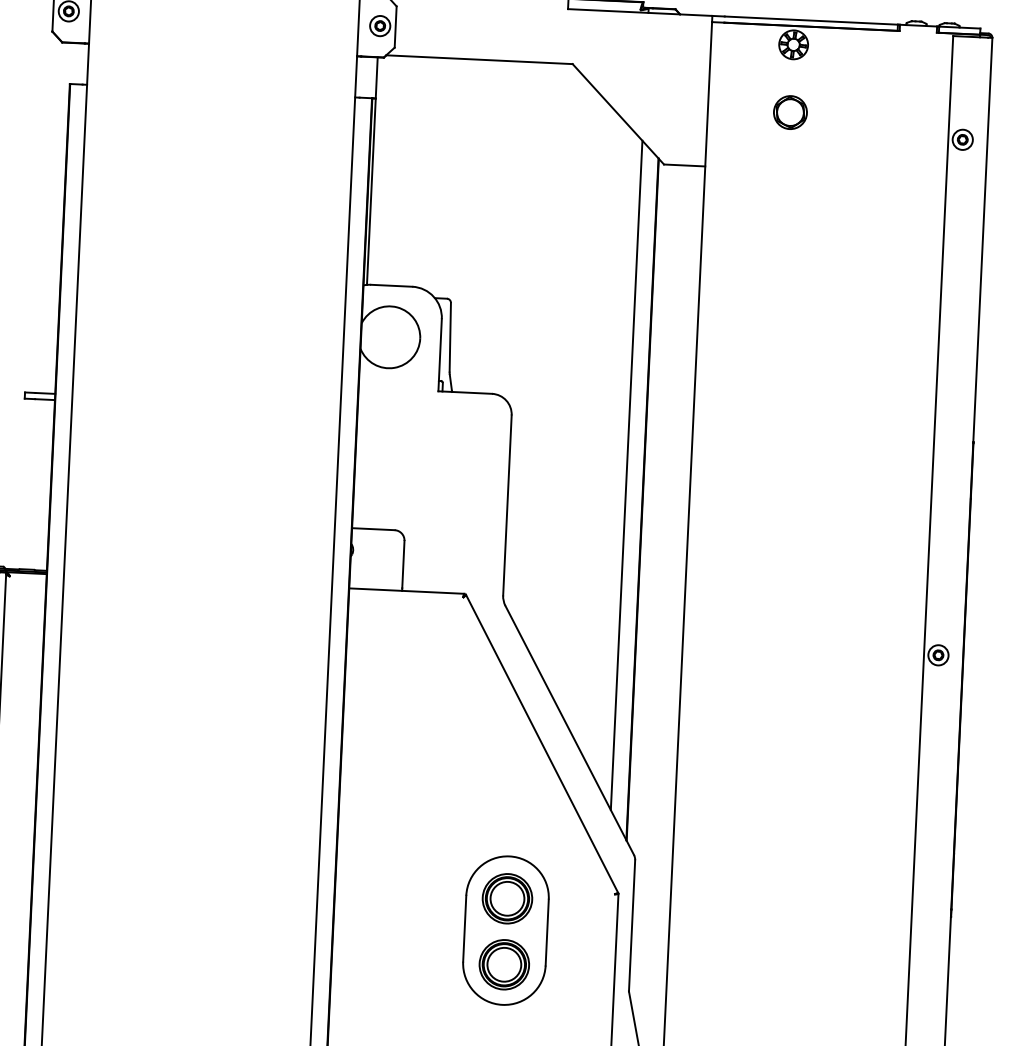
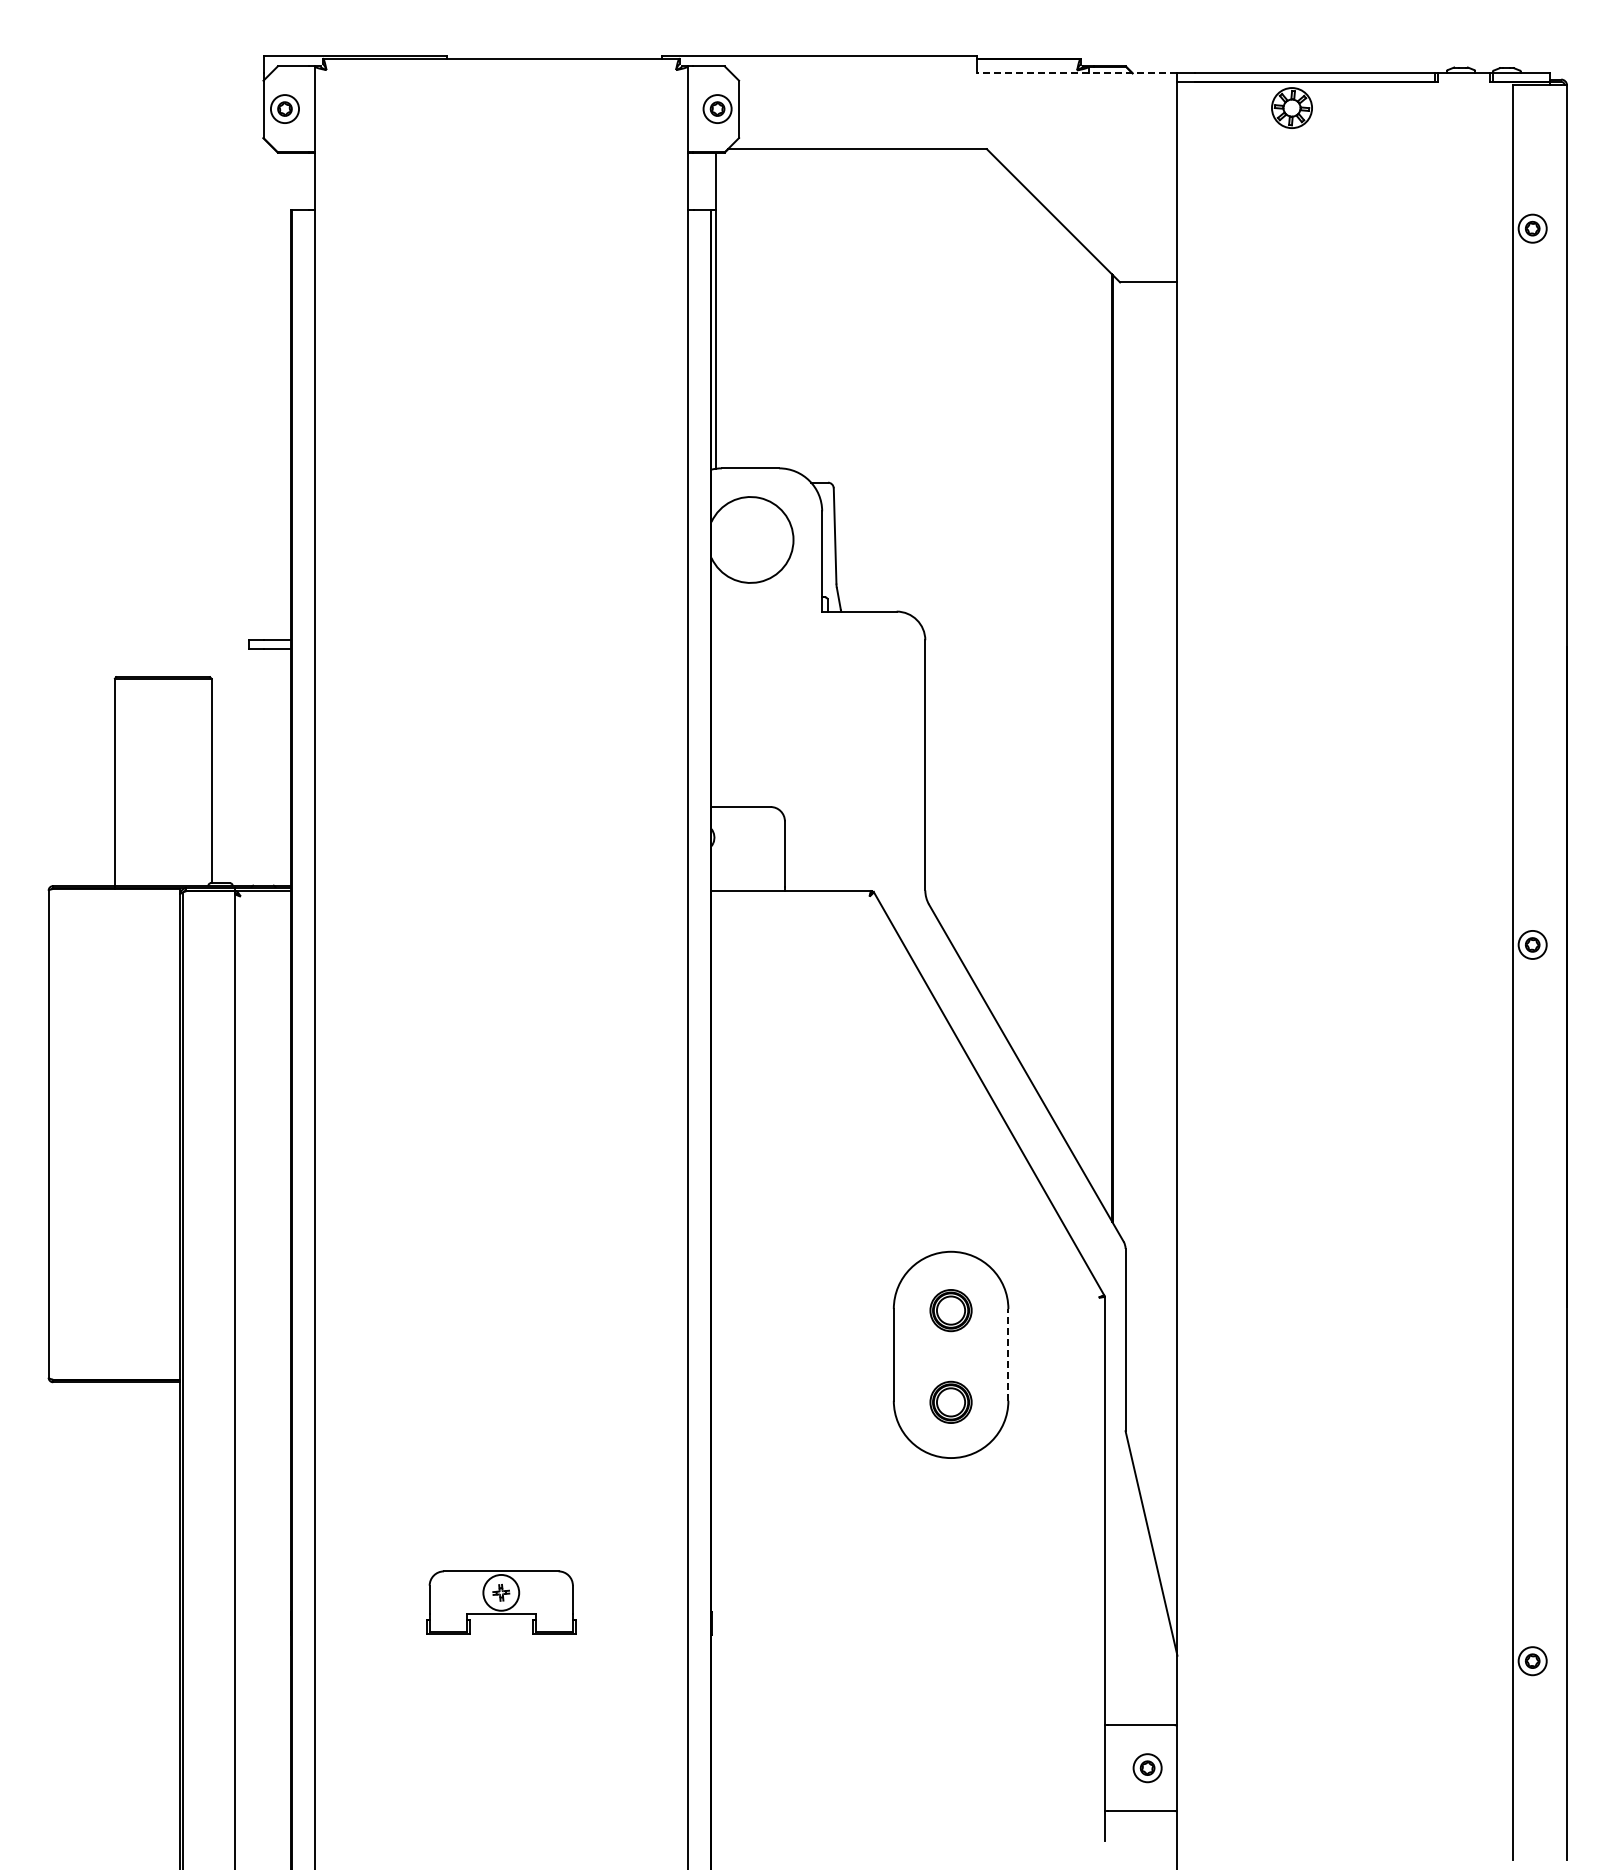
line: (639, 12) -> (1076, 73), solid -> dashed
part: (790, 112) -> (1291, 201), removed
line: (626, 475) -> (1088, 715), removed
part: (507, 898) -> (950, 1310), size x0.6
line: (547, 932) -> (1008, 1354), solid -> dashed
part: (503, 964) -> (950, 1402), size x0.6

